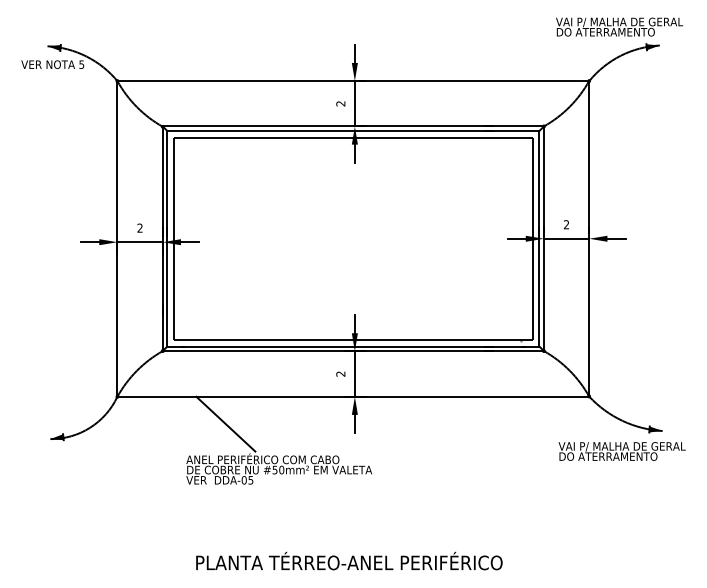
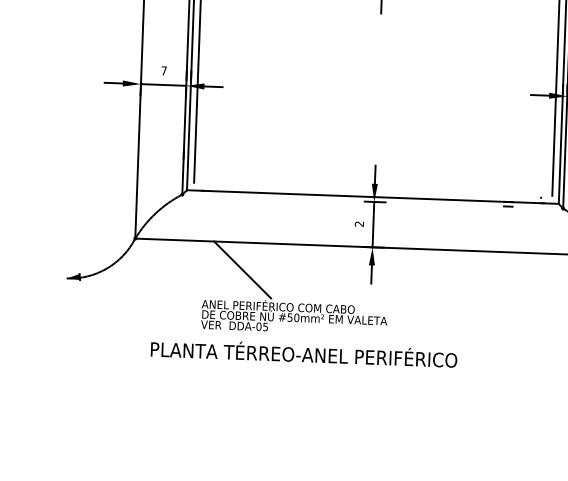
text: (139, 227) -> (163, 70), 2 -> 7
line: (353, 339) -> (373, 190), removed
line: (352, 351) -> (371, 201), removed
text: (349, 560) -> (304, 352), moved

